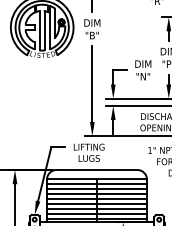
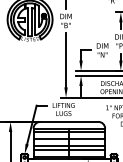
line: (96, 189) -> (69, 135), removed
line: (96, 199) -> (69, 143), removed
line: (96, 214) -> (69, 153), removed

